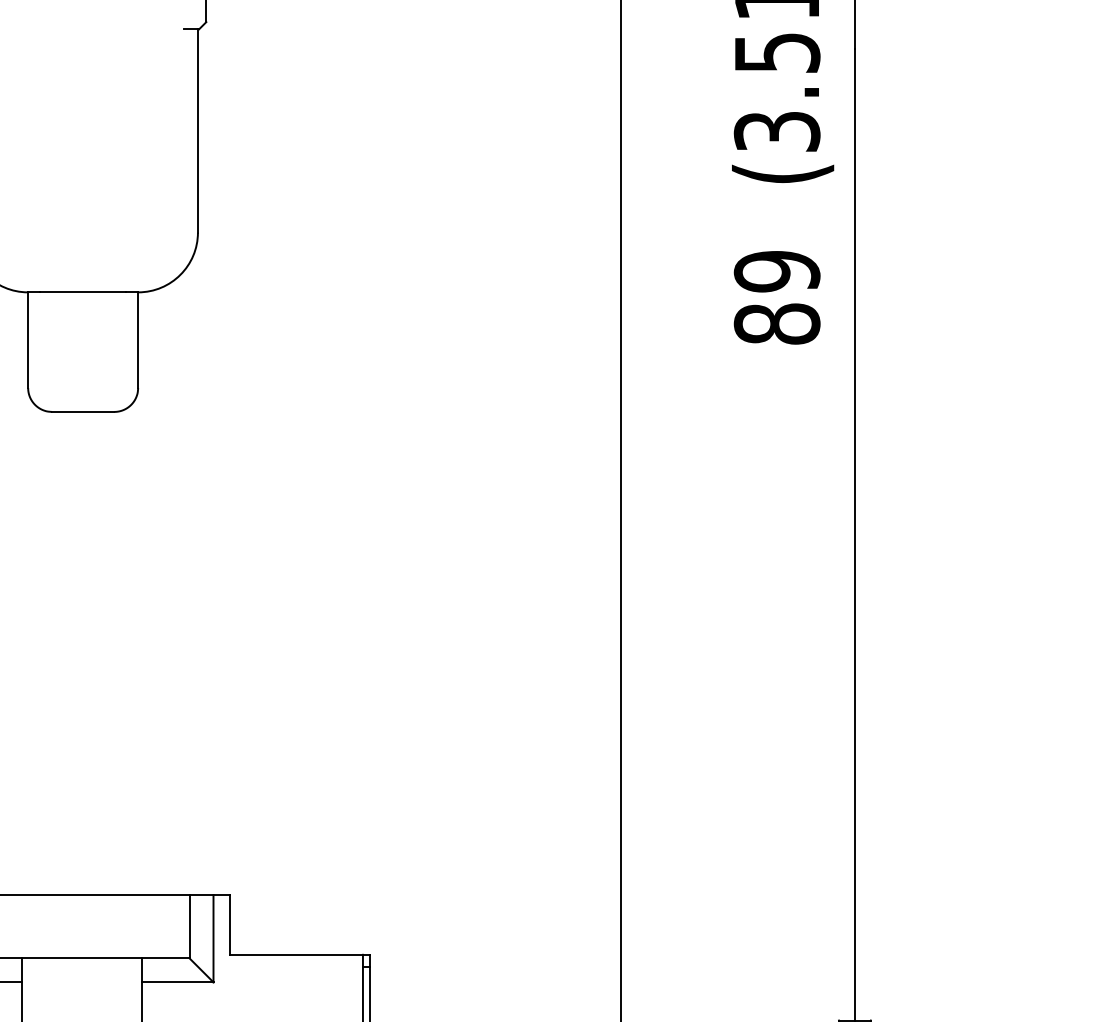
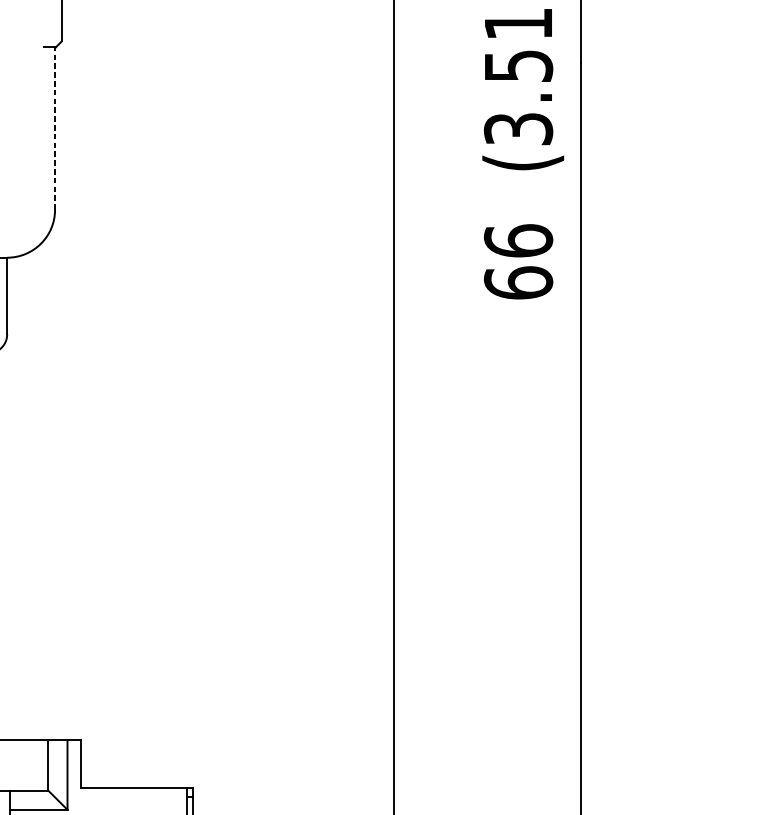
line: (197, 130) -> (54, 128), solid -> dashed
text: (776, 297) -> (518, 261), 89 -> 66

